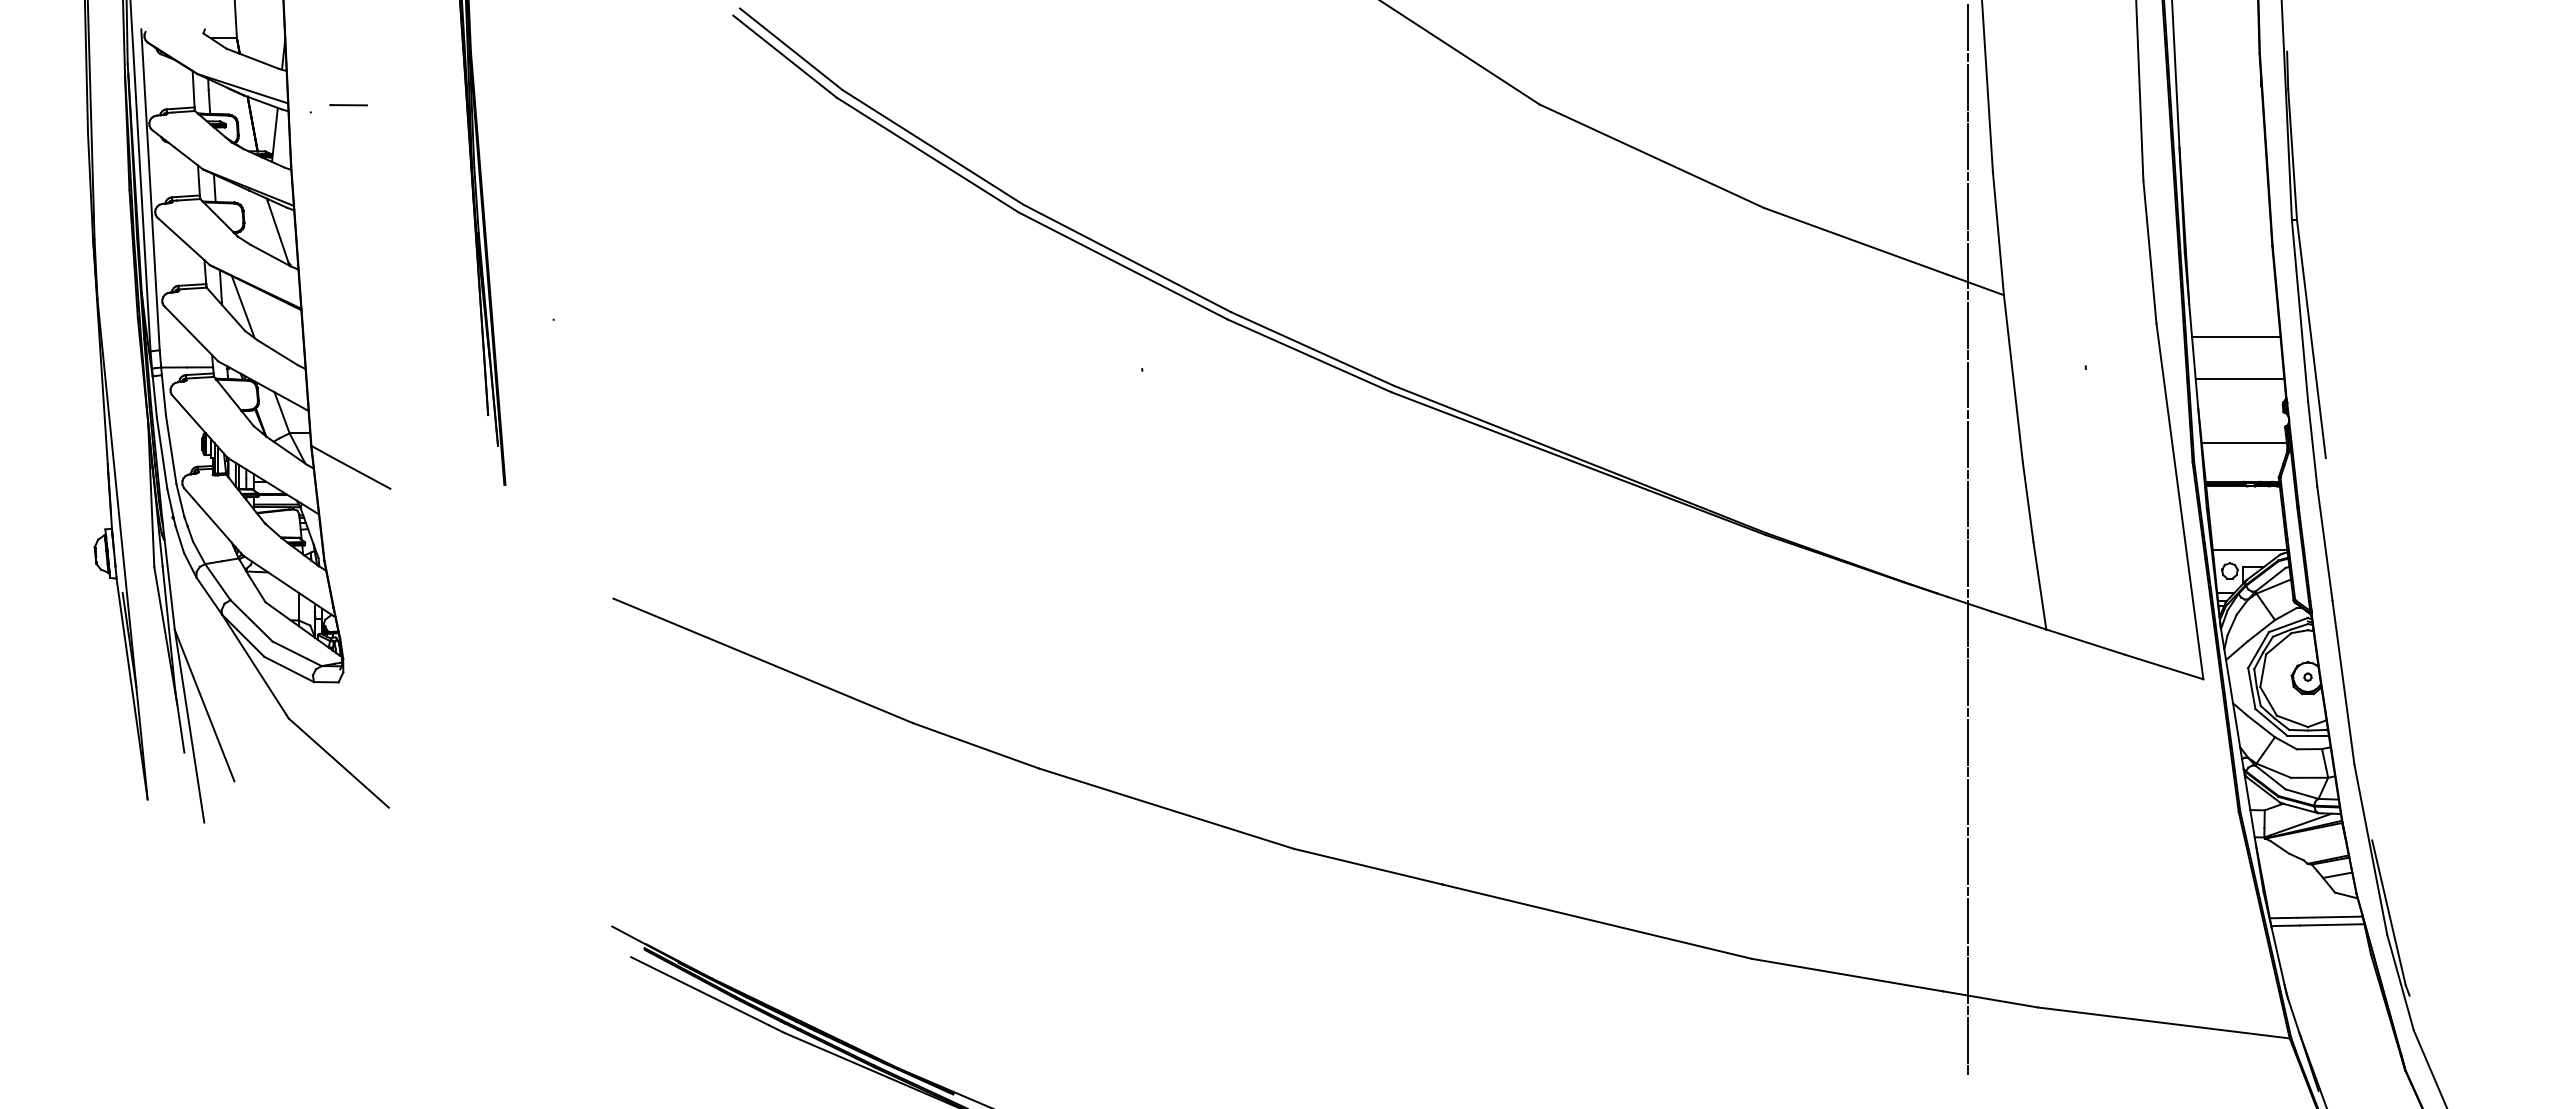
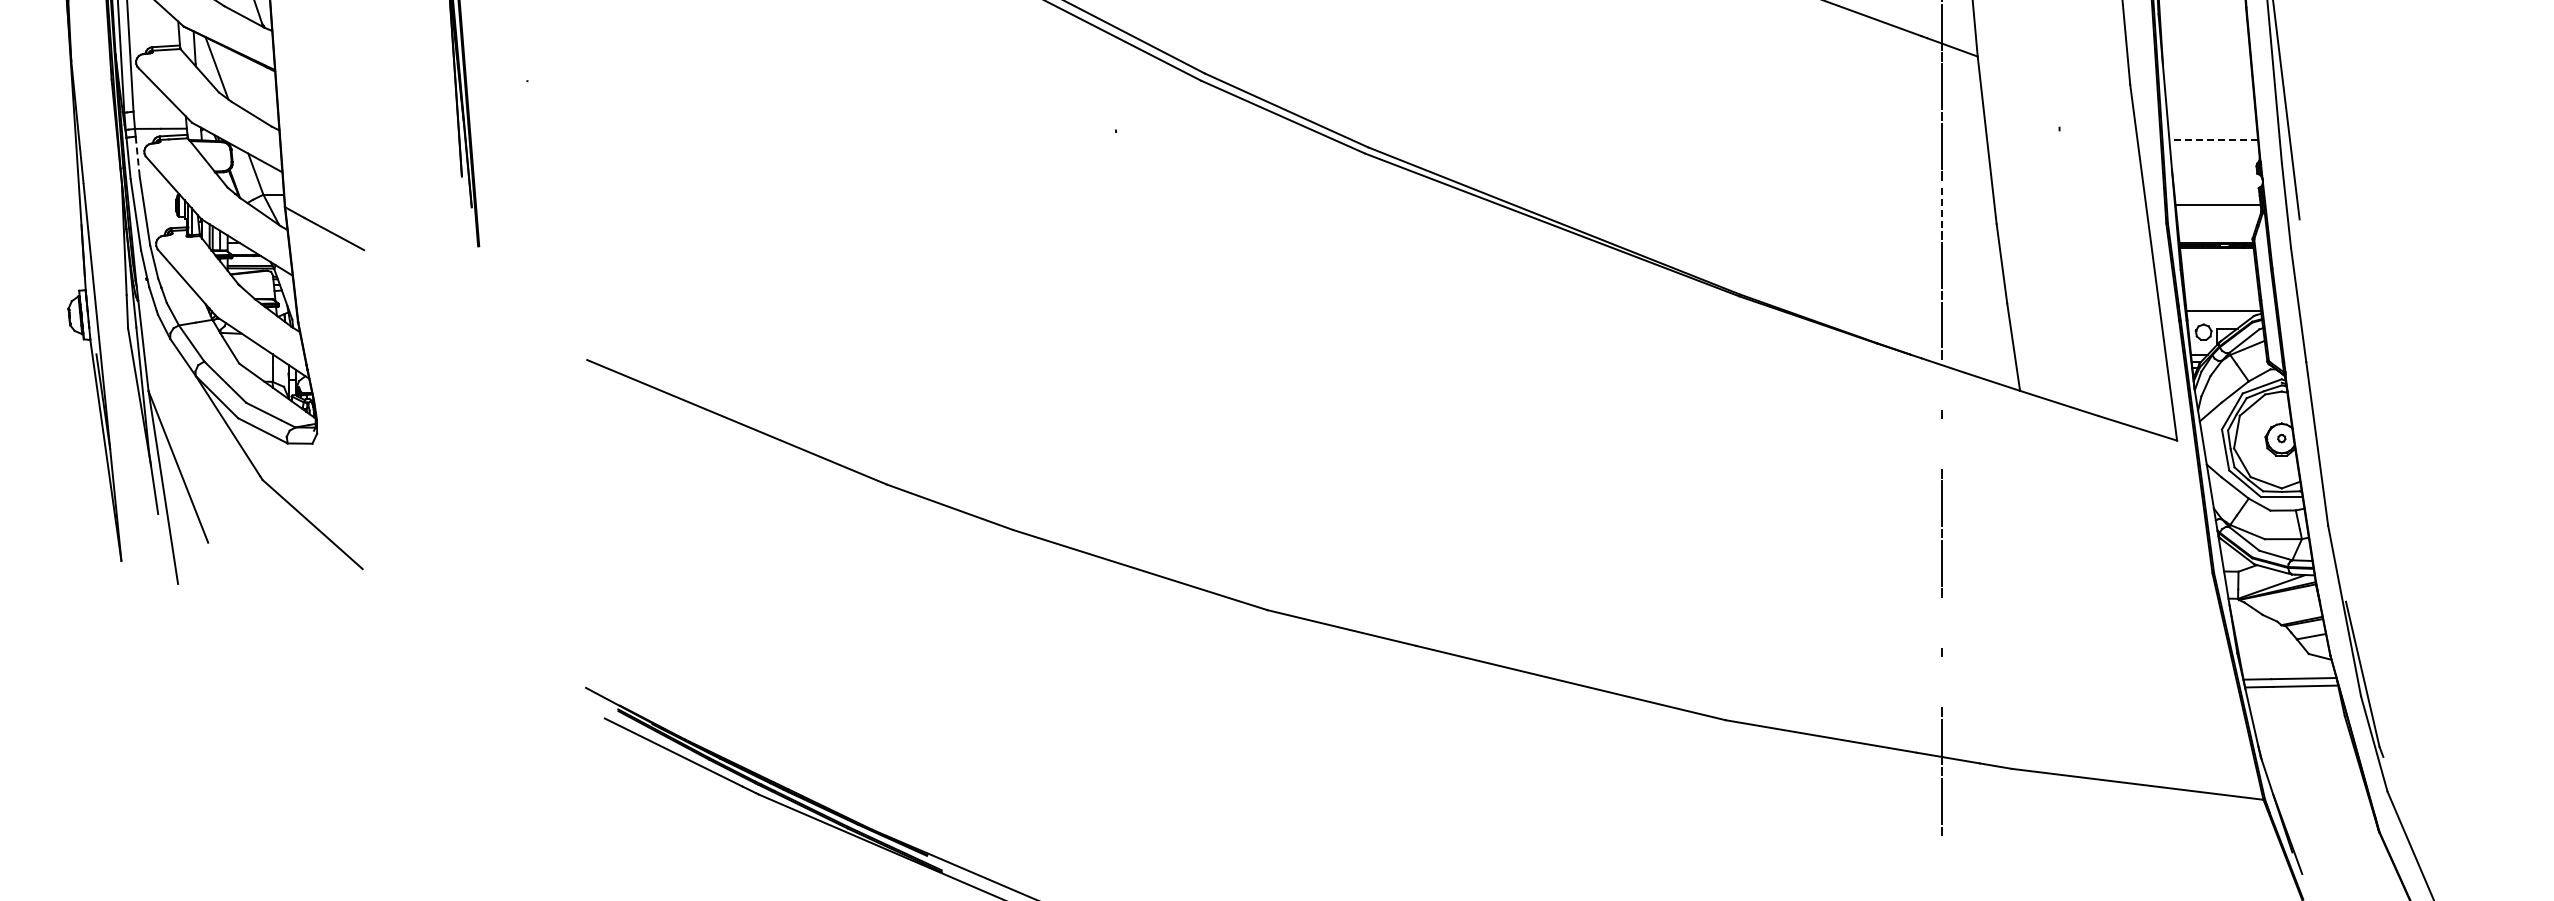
line: (2236, 337) -> (2210, 98), removed
line: (2239, 378) -> (2213, 139), solid -> dashed
line: (164, 395) -> (138, 156), solid -> dashed
line: (1968, 444) -> (1942, 205), solid -> dashed
line: (1968, 622) -> (1942, 383), removed
line: (1968, 682) -> (1942, 443), removed
line: (1968, 861) -> (1942, 622), removed
line: (1968, 920) -> (1942, 681), removed

